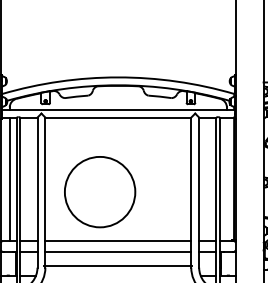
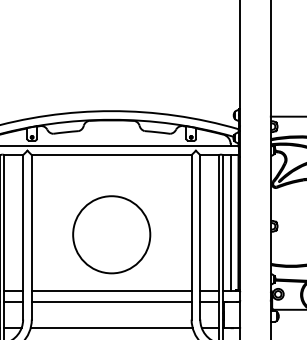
line: (226, 179) -> (230, 222), added
circle: (99, 191) -> (111, 234), moved
line: (118, 265) -> (111, 328), moved

